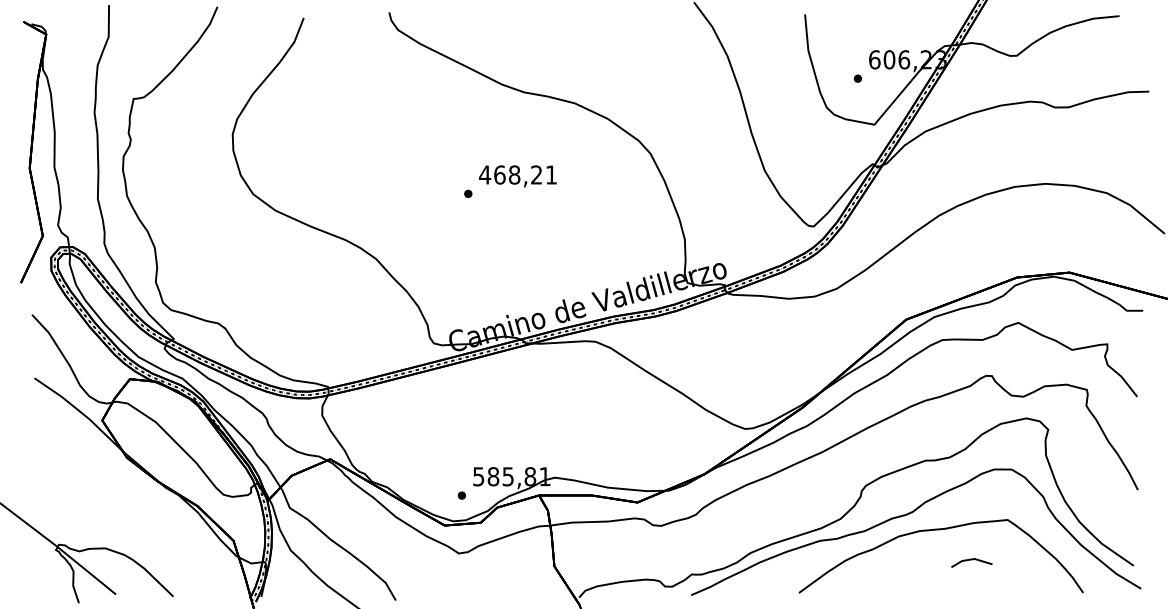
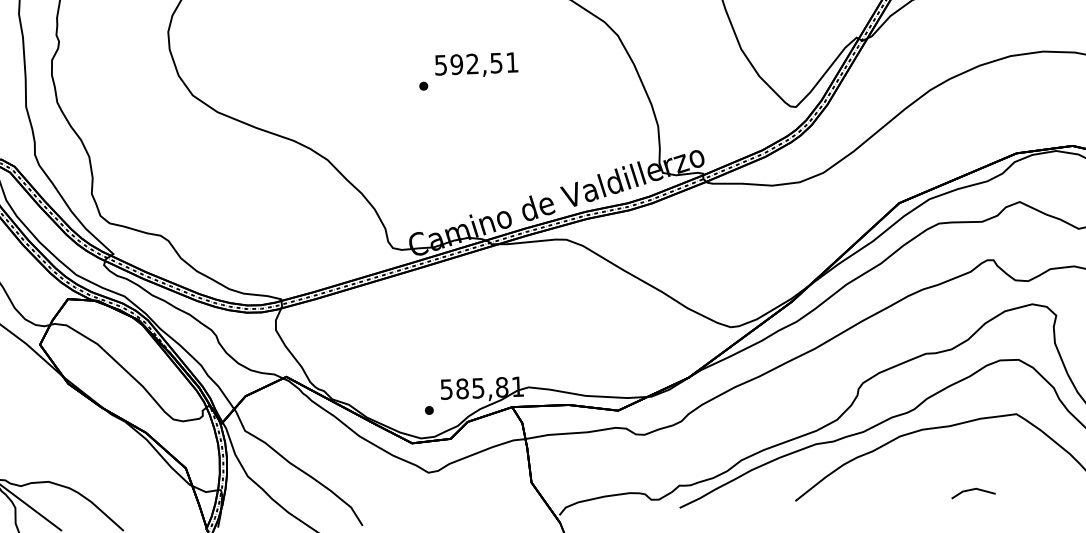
text: (510, 174) -> (468, 63), 468,21 -> 592,51
line: (971, 560) -> (972, 490), moved

